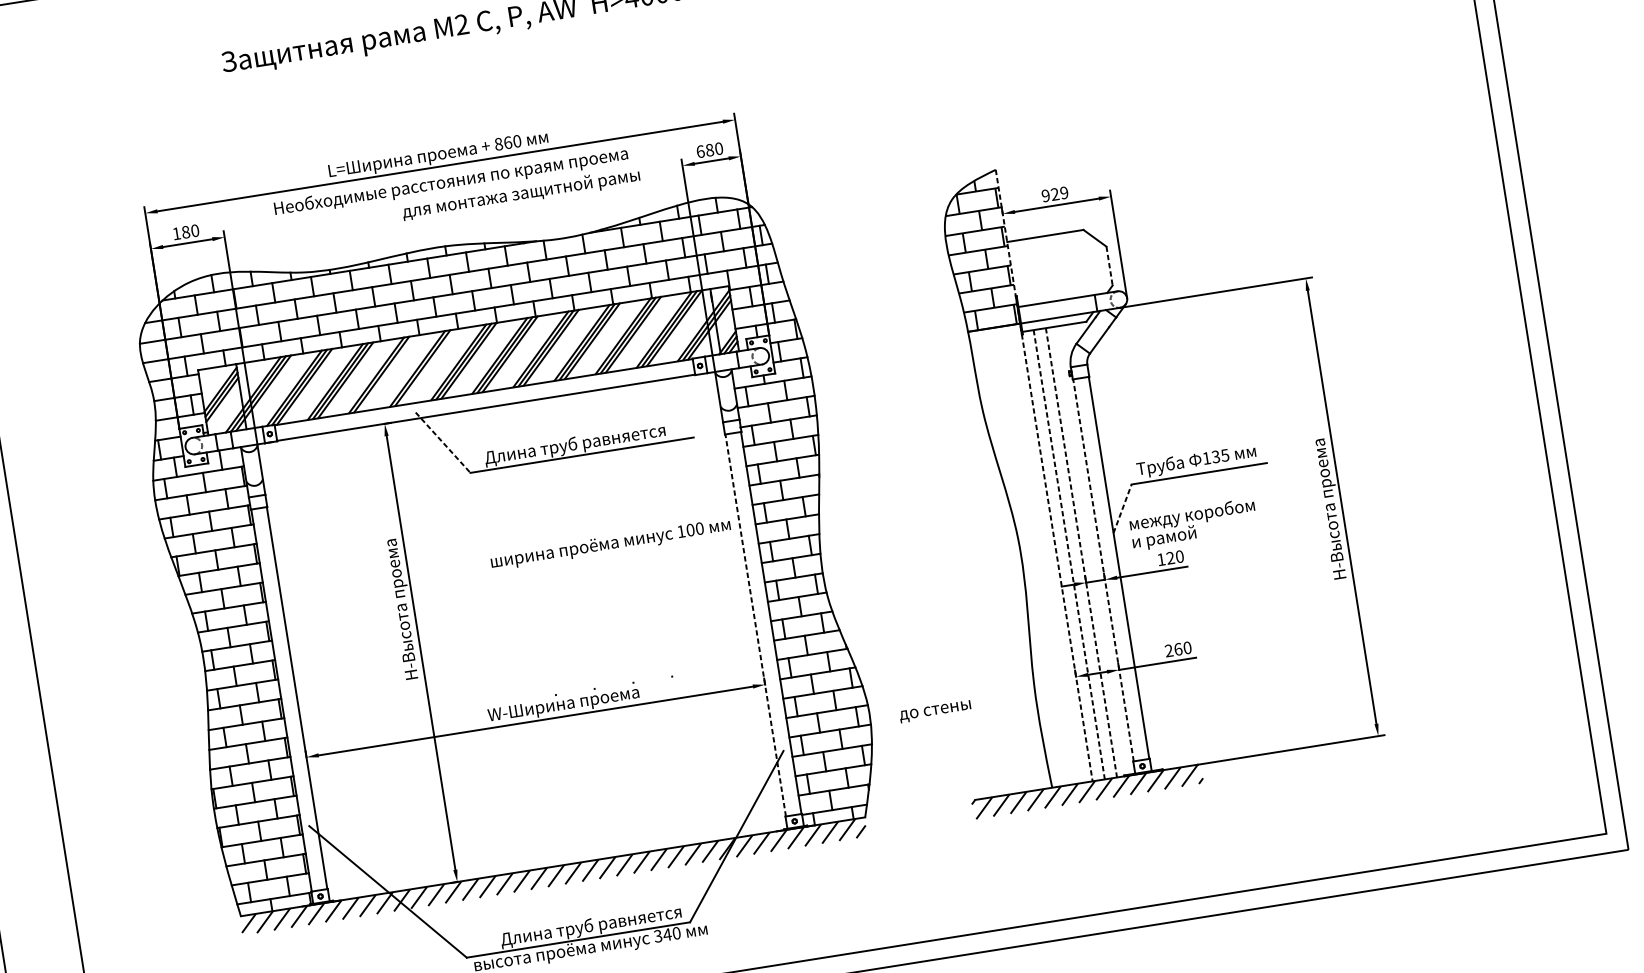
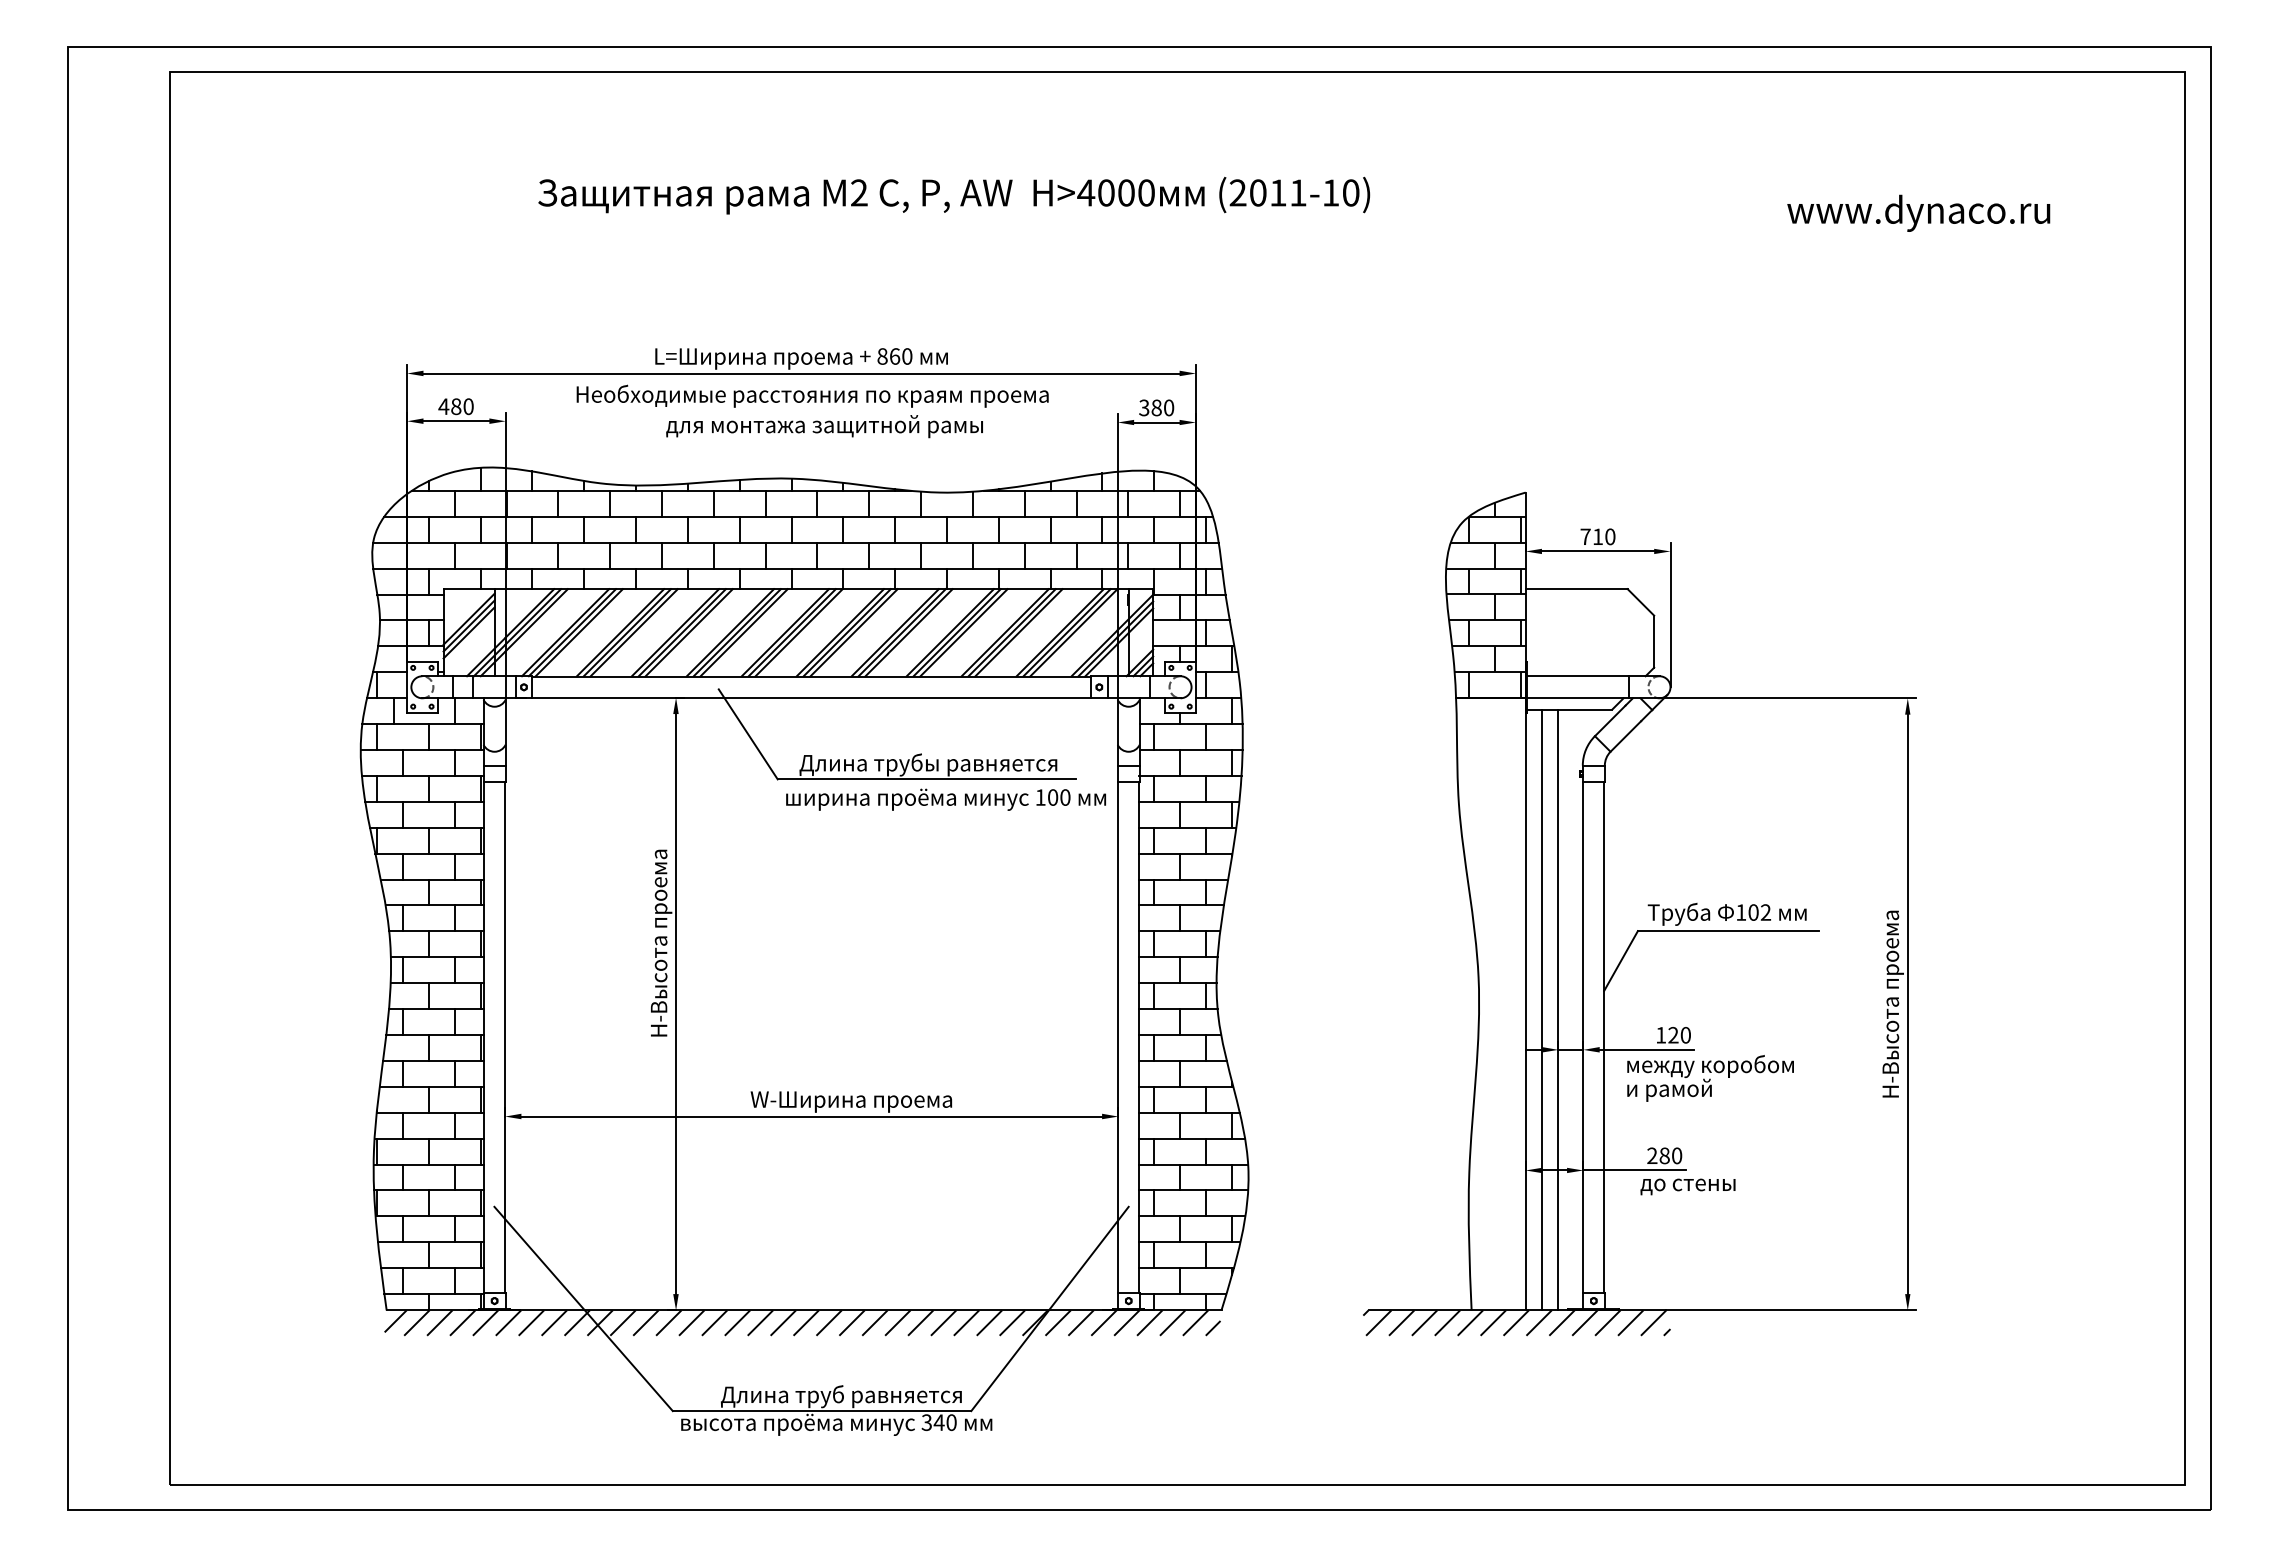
text: (700, 151) -> (1144, 407), 6 -> 3
text: (521, 194) -> (824, 426), moved
text: (1054, 194) -> (1597, 536), 929 -> 710
text: (176, 233) -> (443, 406), 1 -> 4
line: (1109, 266) -> (1654, 642), dashed -> solid
line: (427, 367) -> (743, 632), added
line: (386, 373) -> (688, 632), added
text: (628, 438) -> (991, 767), Длина труб равняется -> Длина трубы равняется
line: (443, 442) -> (748, 734), dashed -> solid
text: (1220, 456) -> (1759, 912), 135 -> 102
line: (1044, 475) -> (1525, 901), dashed -> solid
line: (1122, 508) -> (1621, 960), dashed -> solid
text: (1193, 524) -> (1710, 1078), moved
text: (610, 544) -> (945, 799), moved
line: (1081, 553) -> (1558, 1010), dashed -> solid
line: (1068, 555) -> (1541, 1010), dashed -> solid
line: (1103, 569) -> (1583, 1036), dashed -> solid
line: (755, 624) -> (1118, 1036), dashed -> solid
text: (1178, 649) -> (1664, 1155), 260 -> 280
text: (935, 711) -> (1687, 1186), moved

